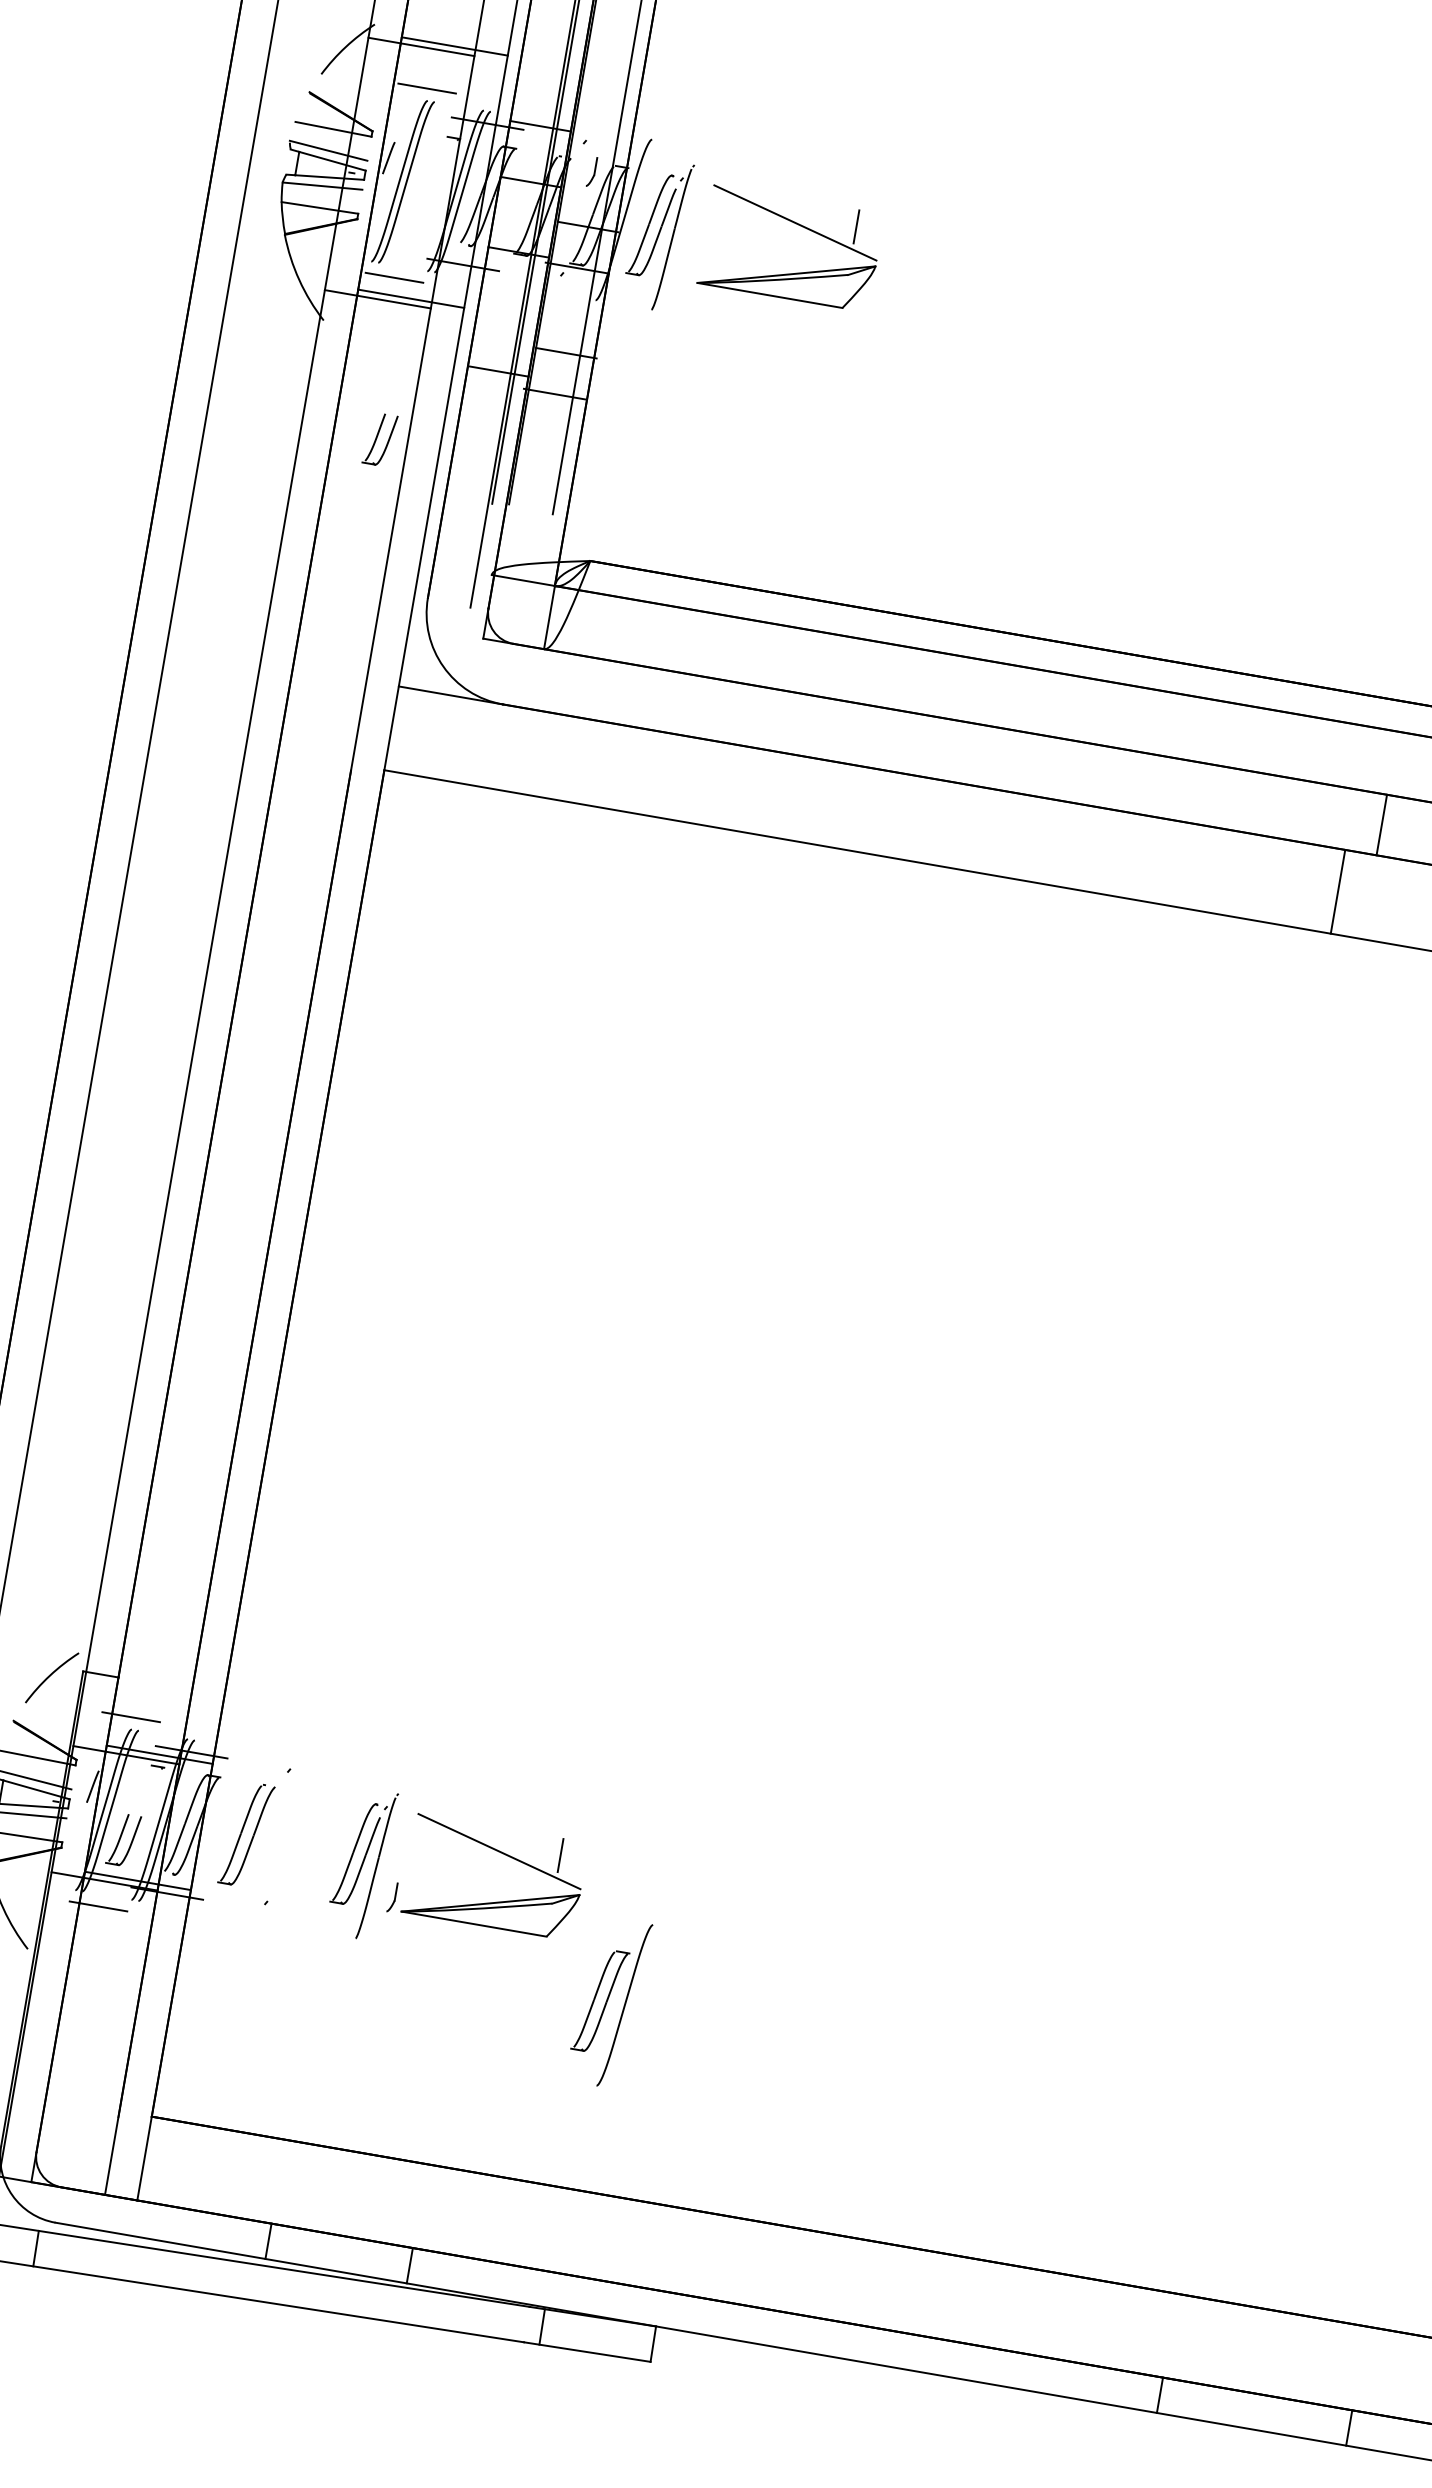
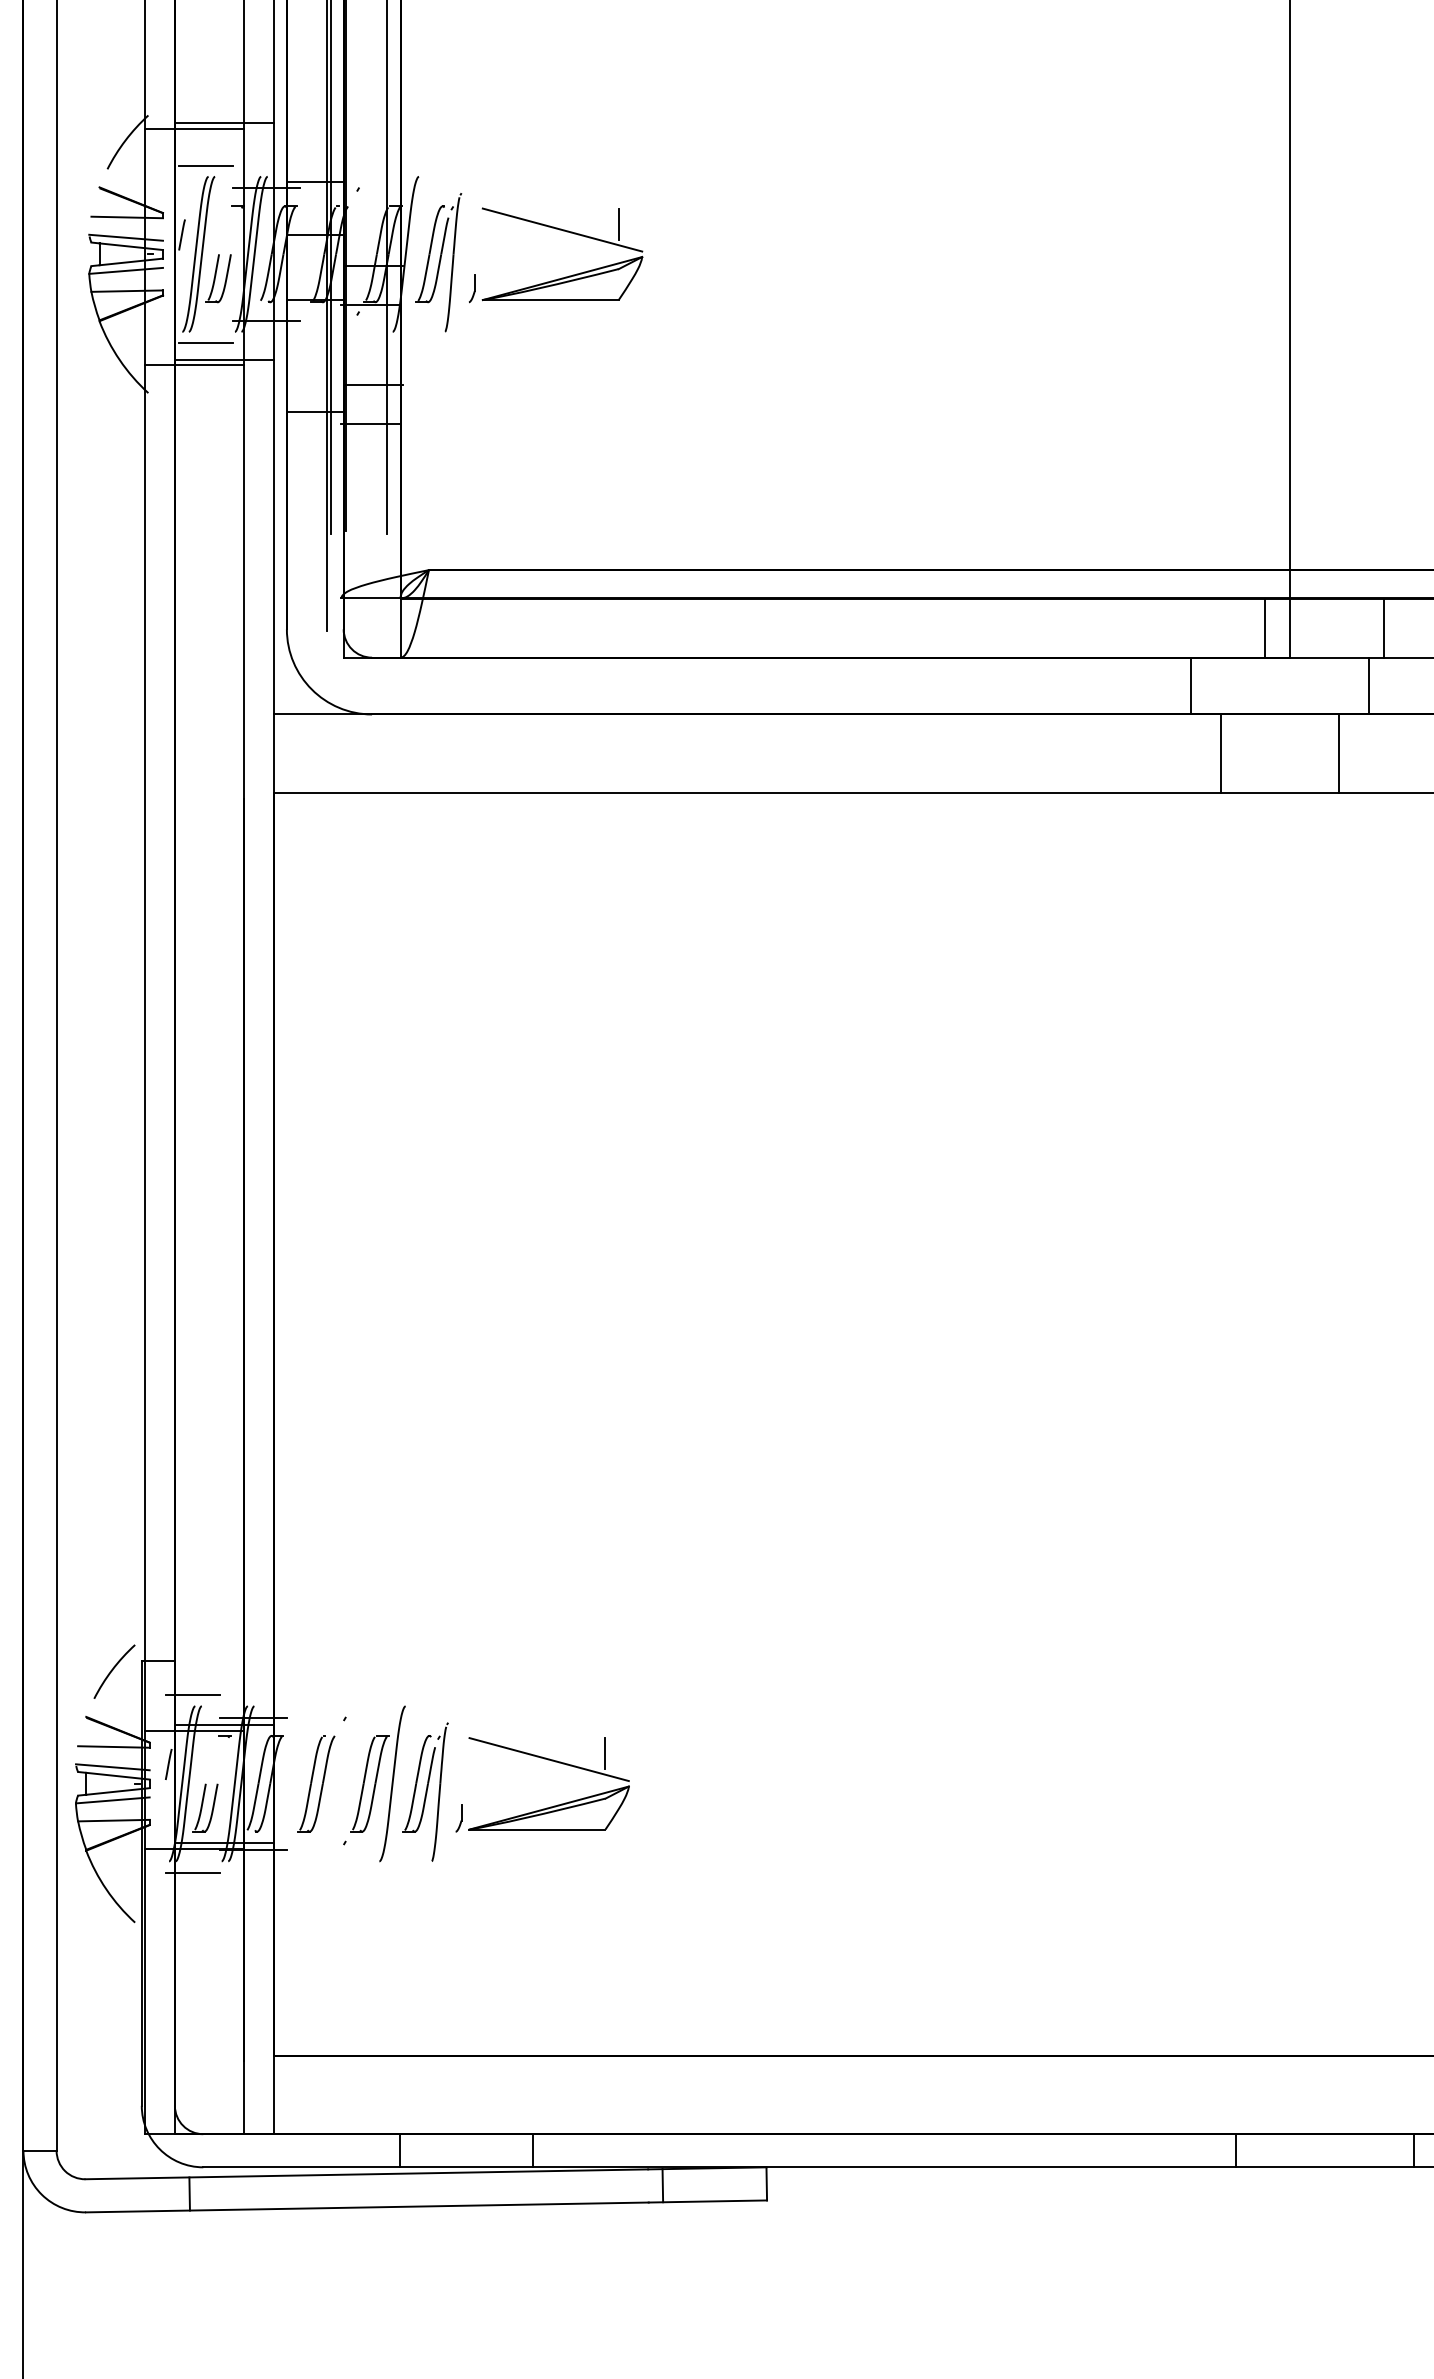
part: (592, 171) -> (472, 288), moved
part: (380, 439) -> (218, 278), moved
line: (1337, 891) -> (1220, 753), moved
part: (608, 2002) -> (377, 1783), moved

